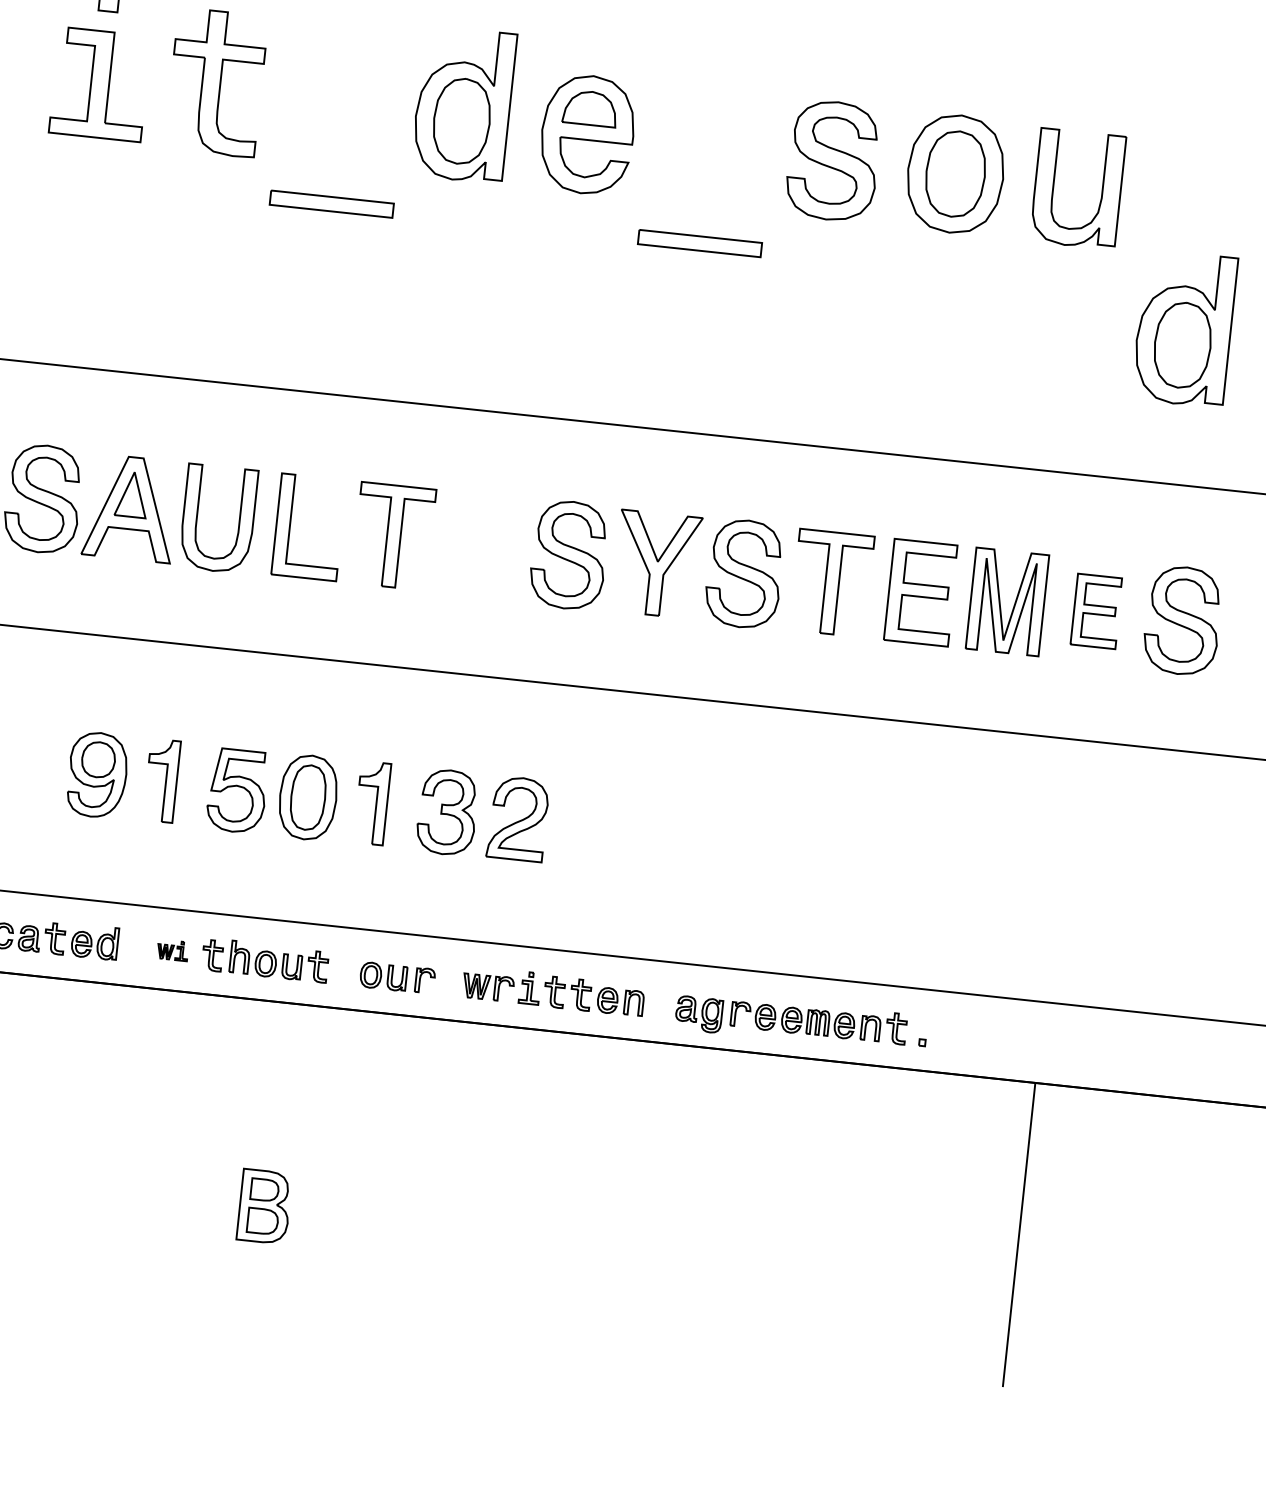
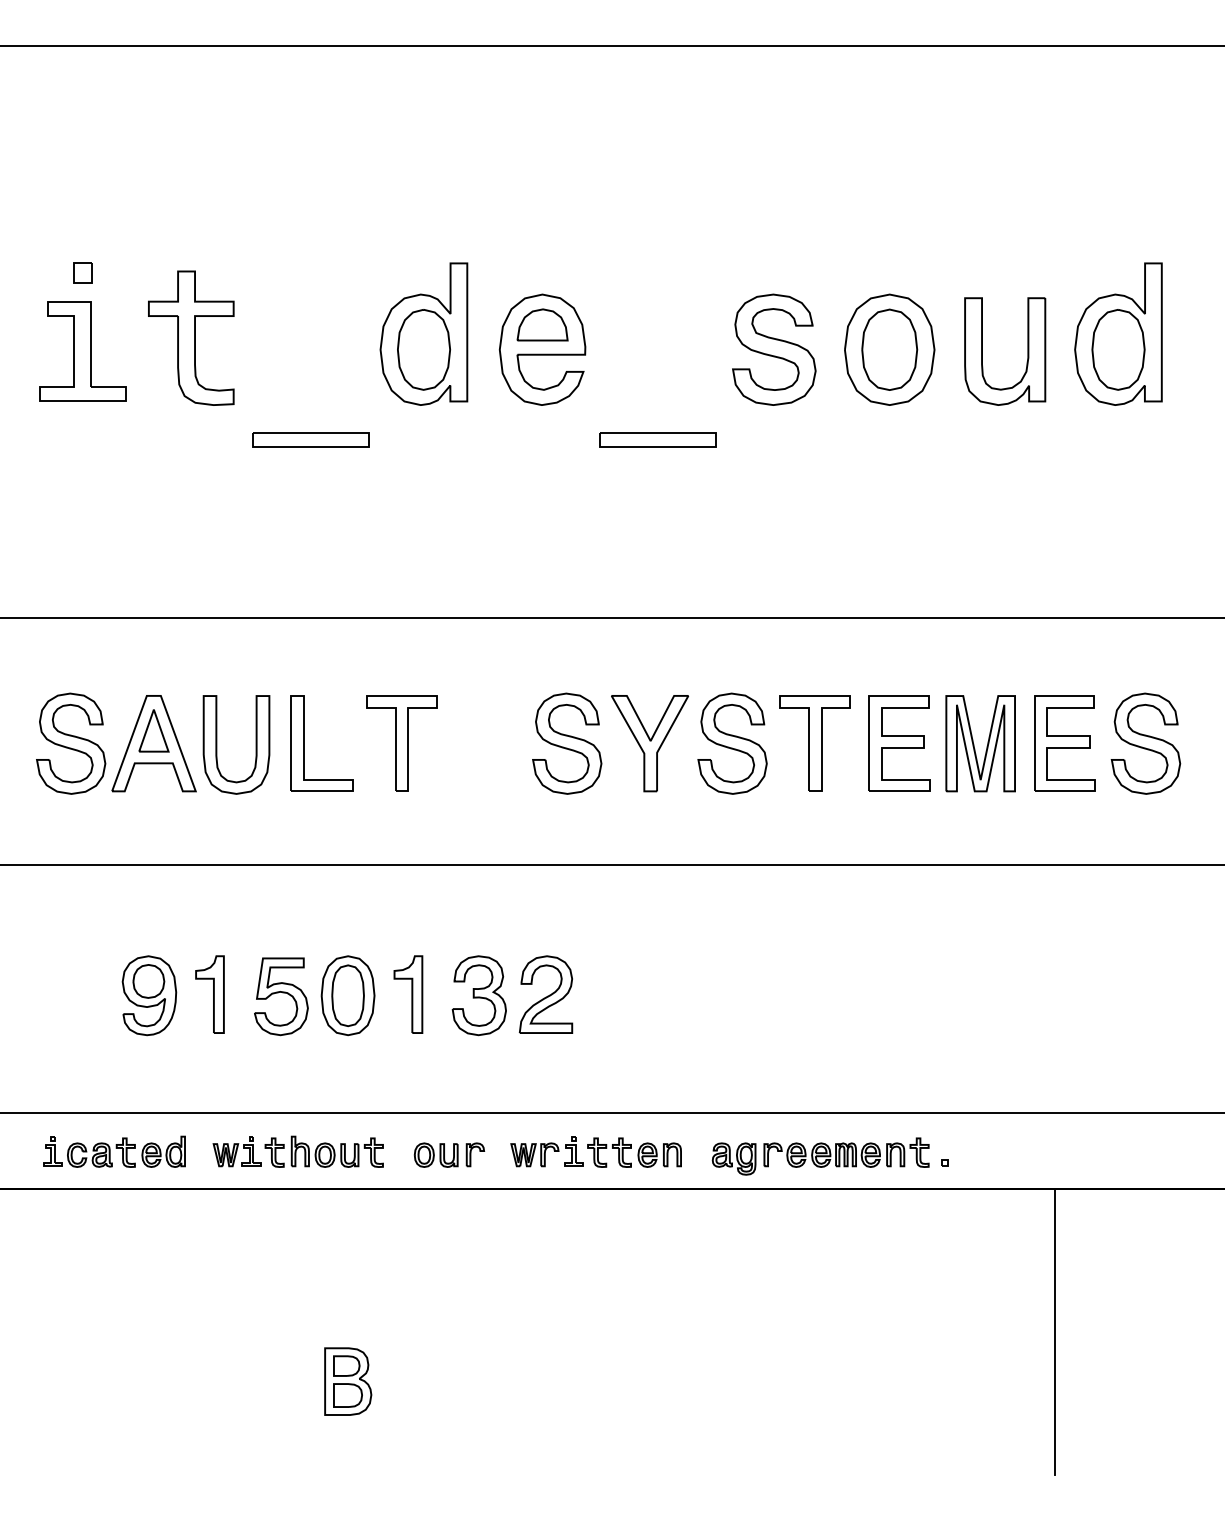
part: (1184, 327) -> (1118, 333), moved
part: (1096, 611) -> (1064, 743), size x1.43
part: (172, 950) -> (236, 1151), size x1.67

